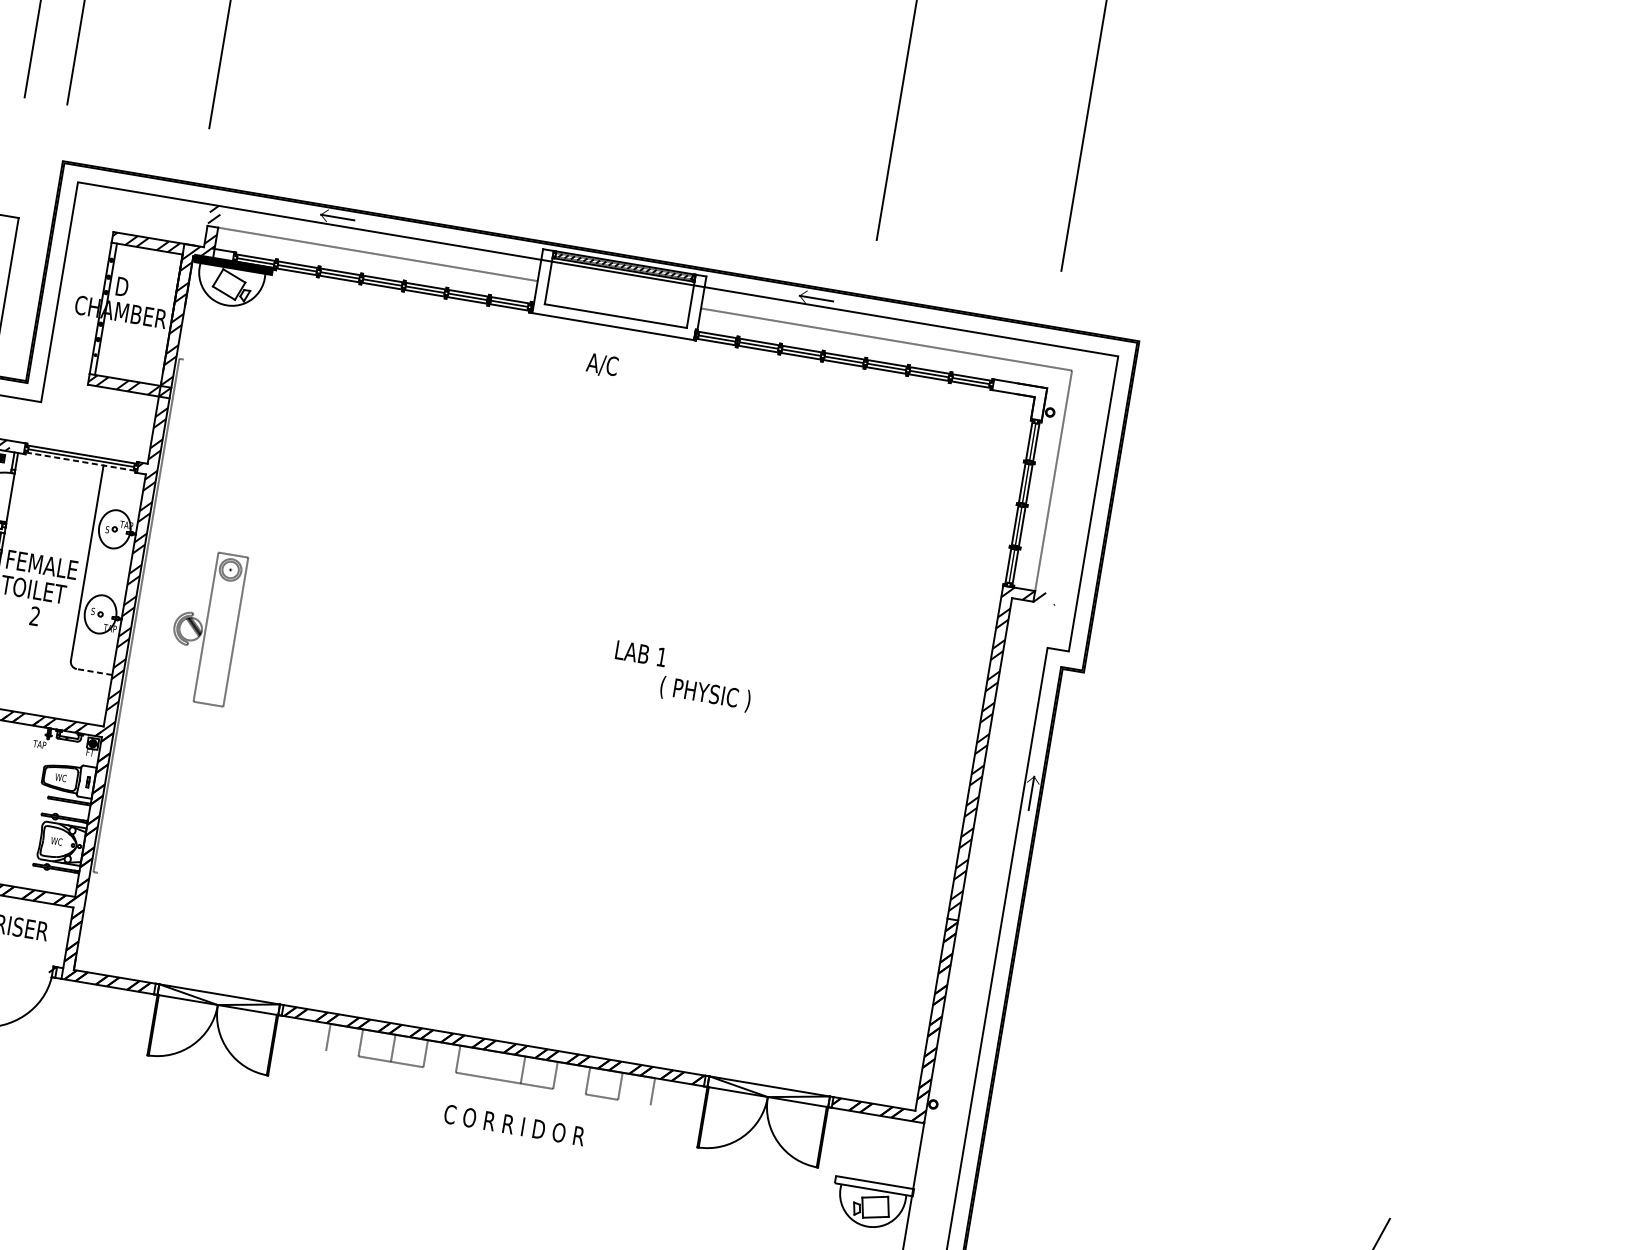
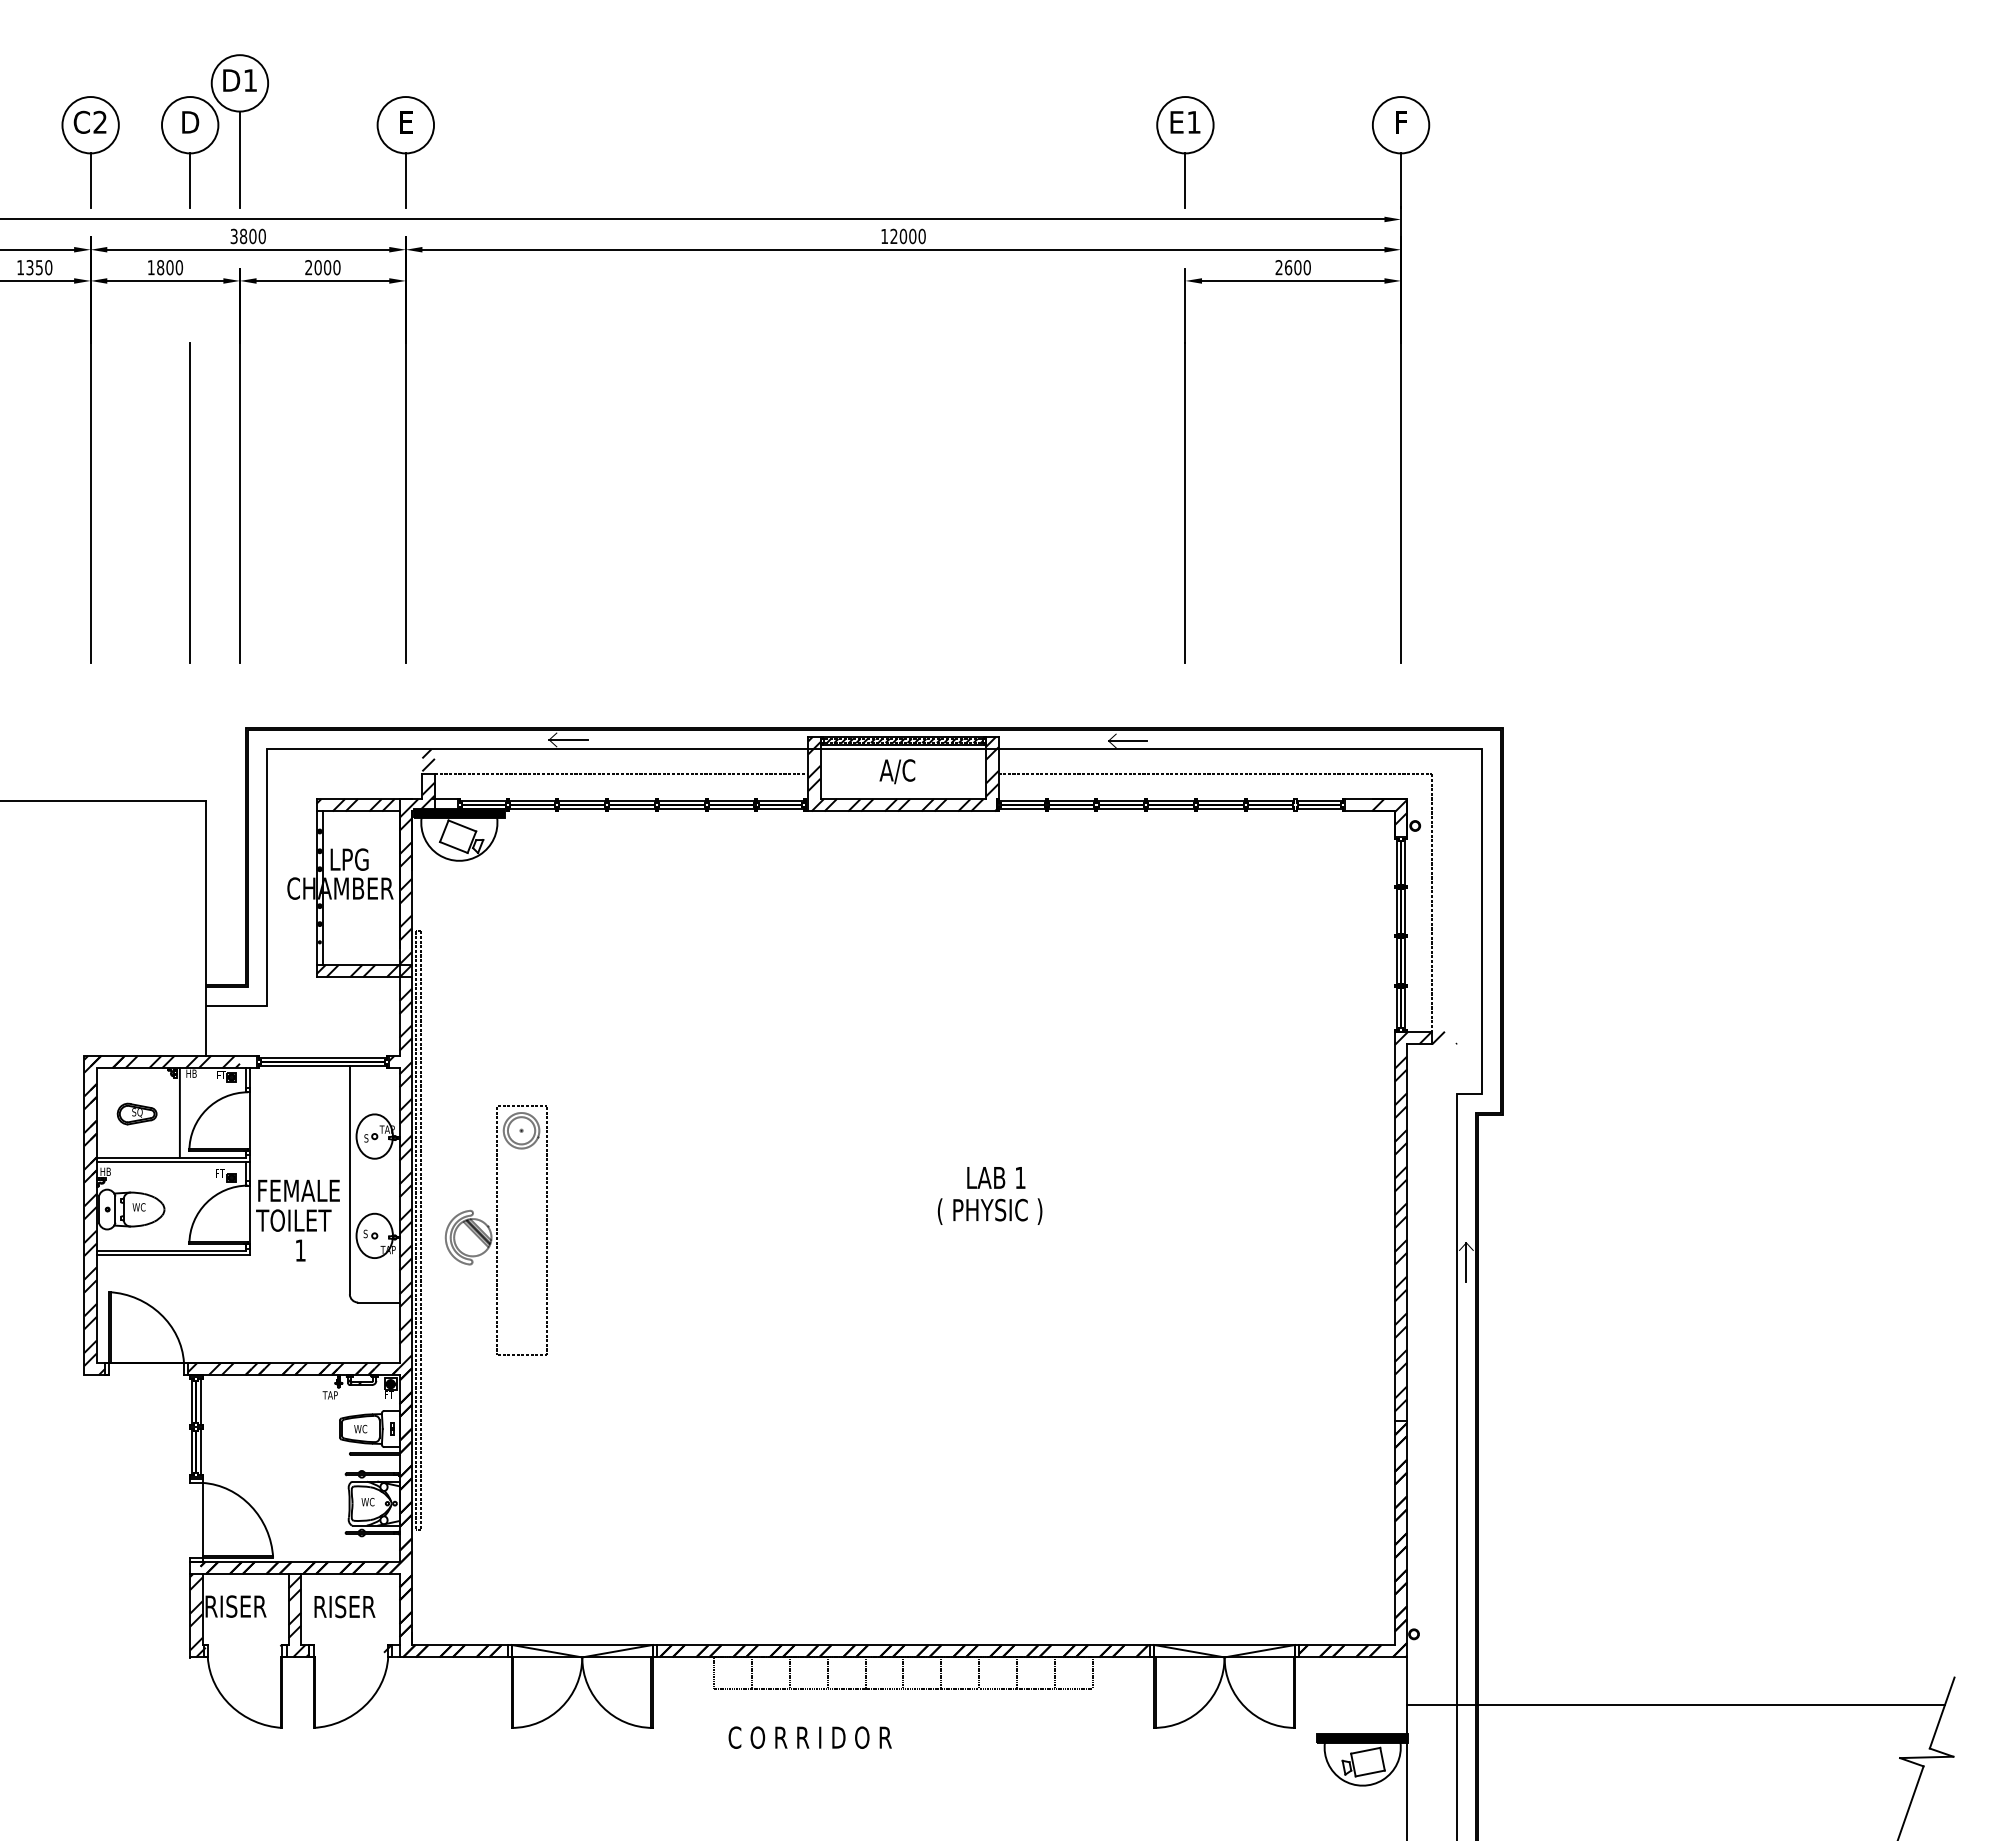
text: (133, 288) -> (350, 859), D -> LPG
hatch: (619, 294) -> (903, 773), added
text: (602, 365) -> (897, 771), moved
hatch: (1029, 401) -> (1389, 817), added
line: (80, 462) -> (323, 1066), dashed -> solid
text: (34, 616) -> (300, 1250), 2 -> 1
line: (140, 616) -> (420, 1230), added
part: (205, 627) -> (496, 1230), size x1.43
line: (94, 671) -> (378, 1302), dashed -> solid
text: (704, 694) -> (989, 1211), moved
line: (341, 1054) -> (732, 1689), added
line: (490, 1064) -> (903, 1673), added
line: (439, 1070) -> (846, 1689), added
line: (569, 1092) -> (998, 1689), added
line: (633, 1102) -> (1073, 1689), added
text: (513, 1125) -> (809, 1737), moved
fill: (874, 1186) -> (1362, 1738), added
line: (1148, 1202) -> (1676, 1704), added

